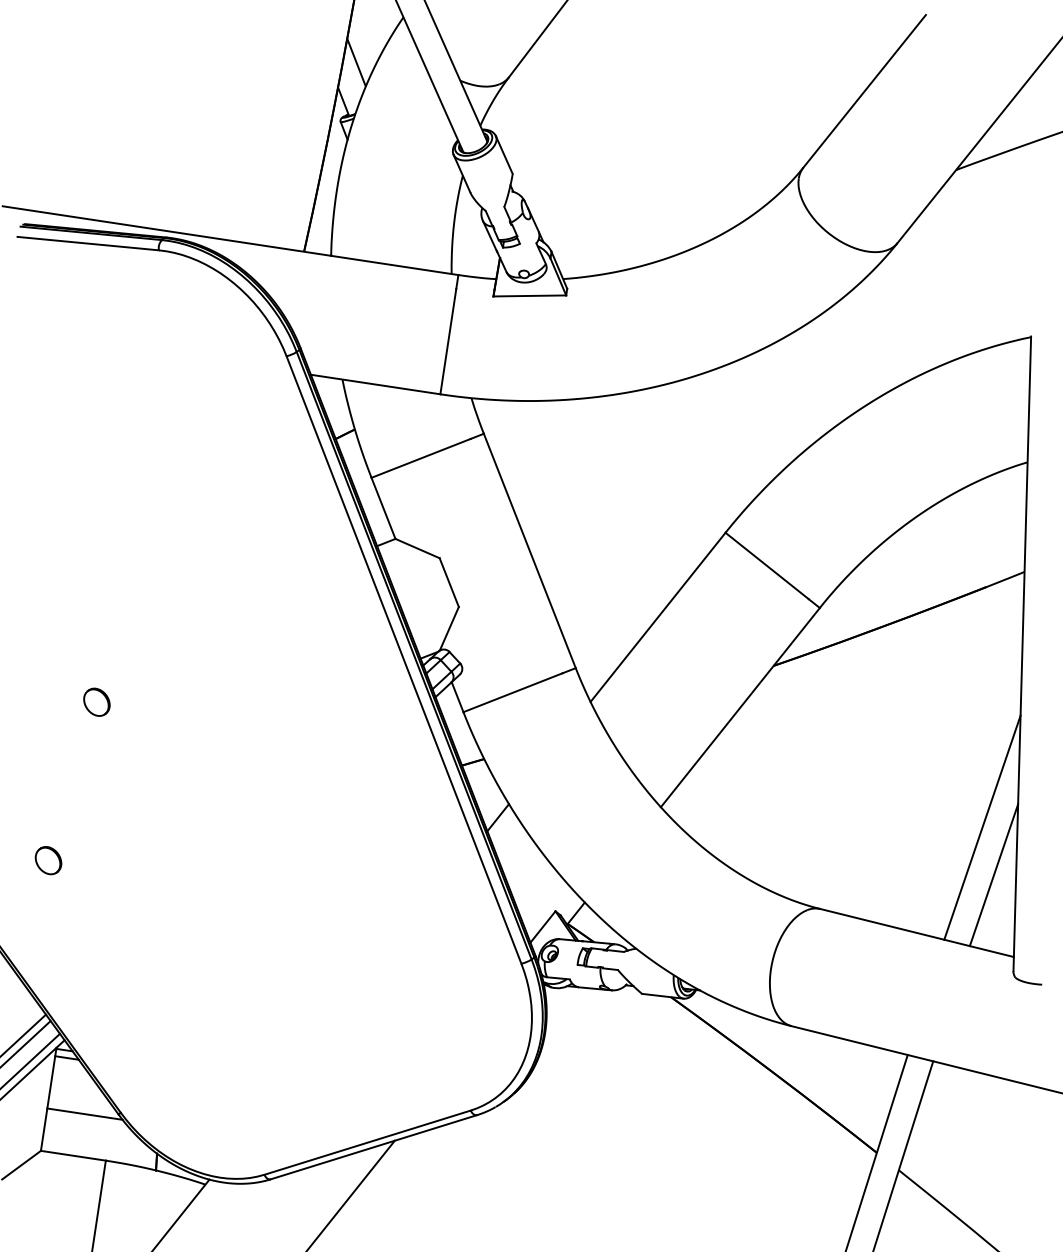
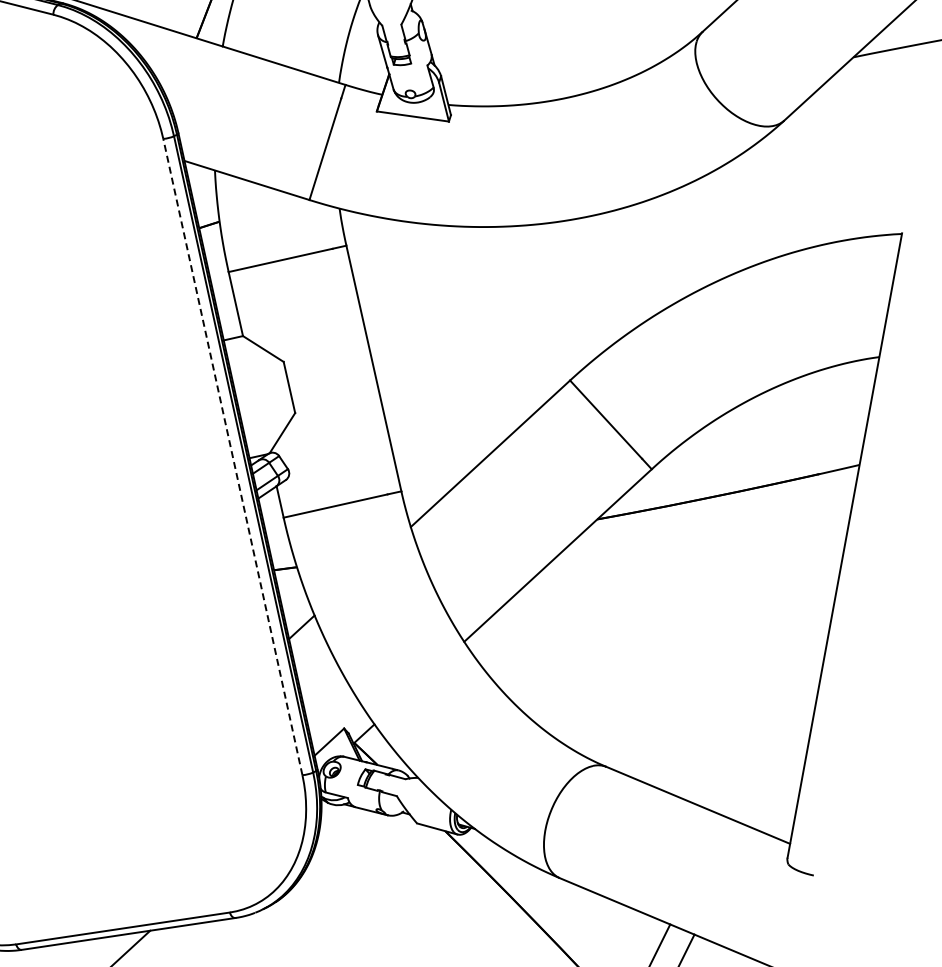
line: (403, 659) -> (232, 456), solid -> dashed
line: (982, 827) -> (778, 711), removed
line: (993, 875) -> (782, 760), removed

